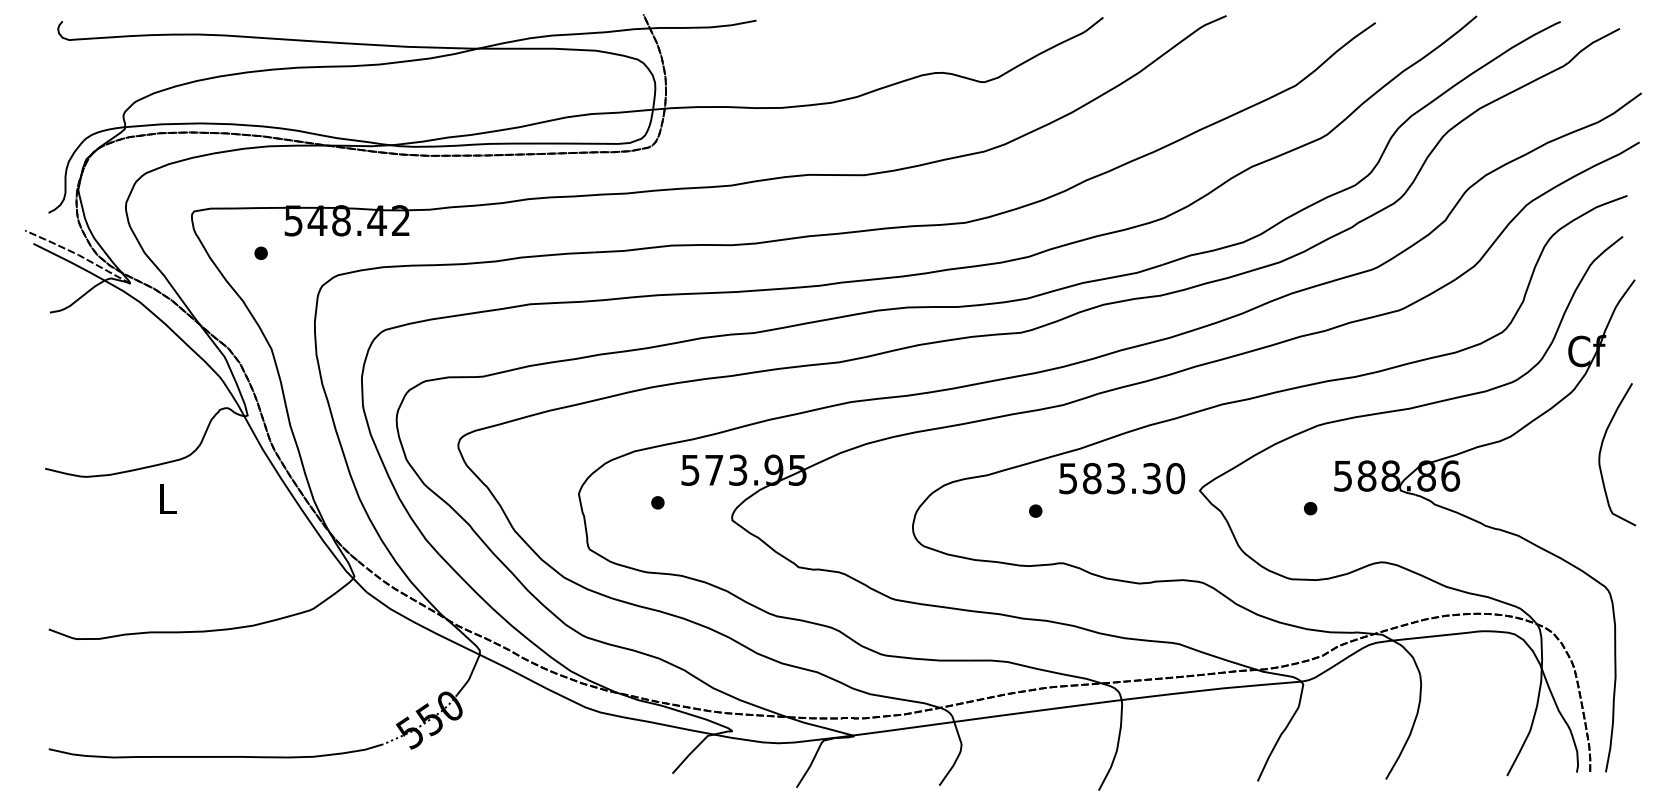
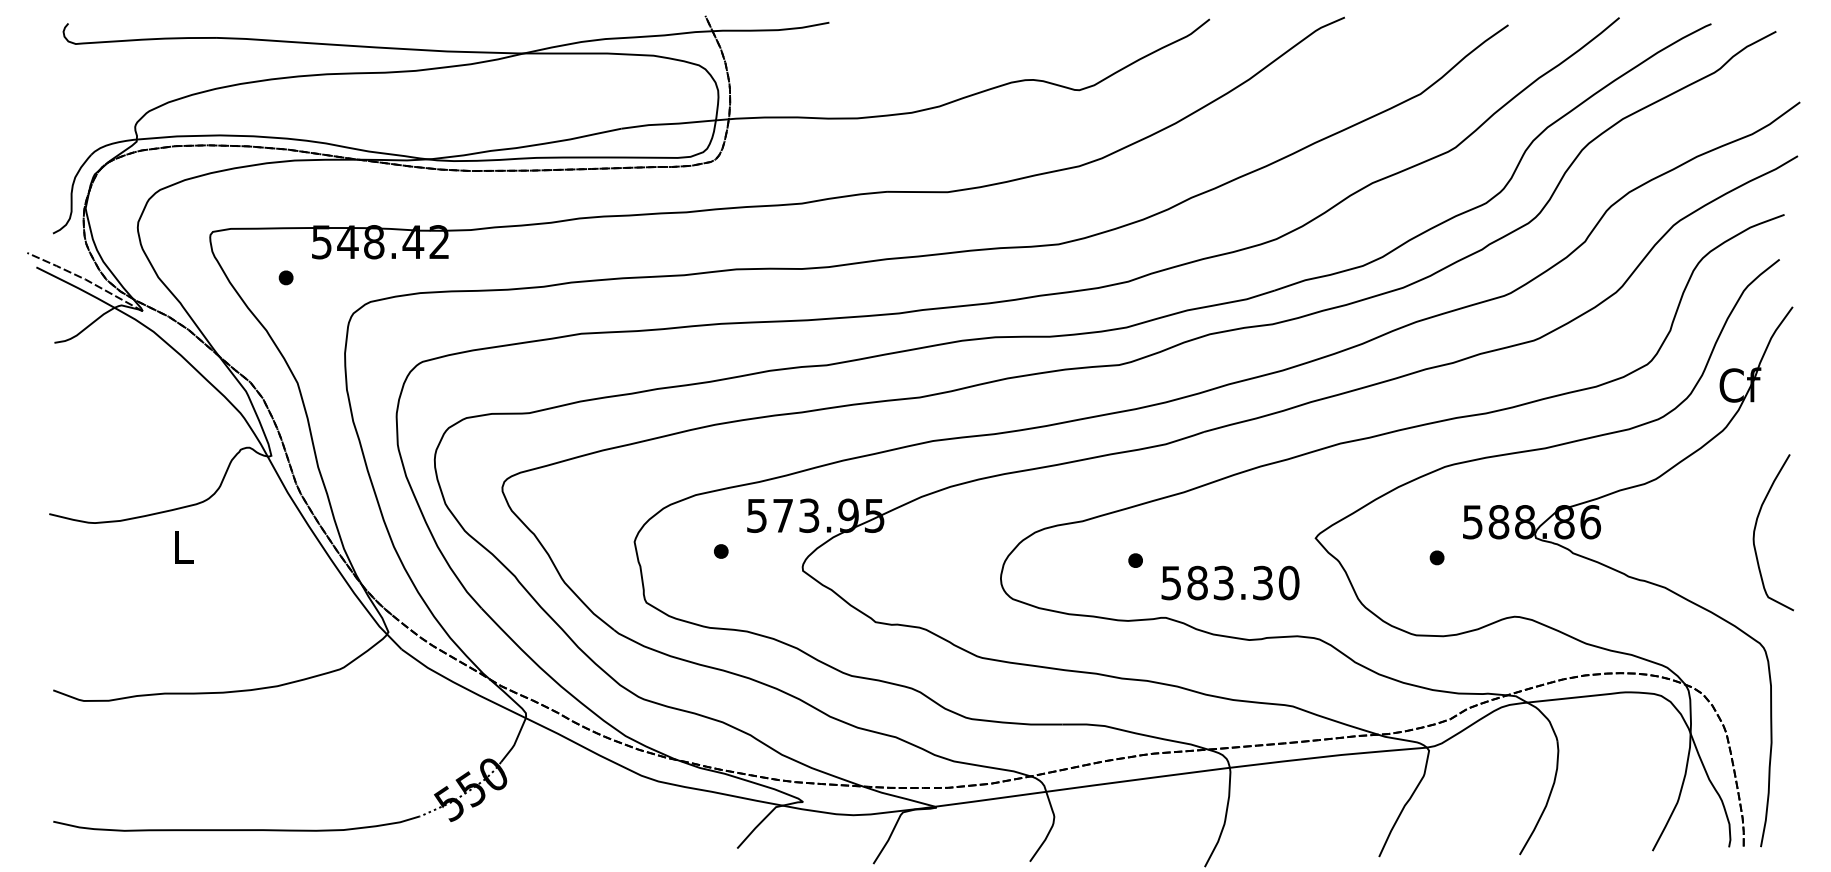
curve: (1601, 451) -> (1756, 529), moved
text: (1122, 478) -> (1230, 582), moved

